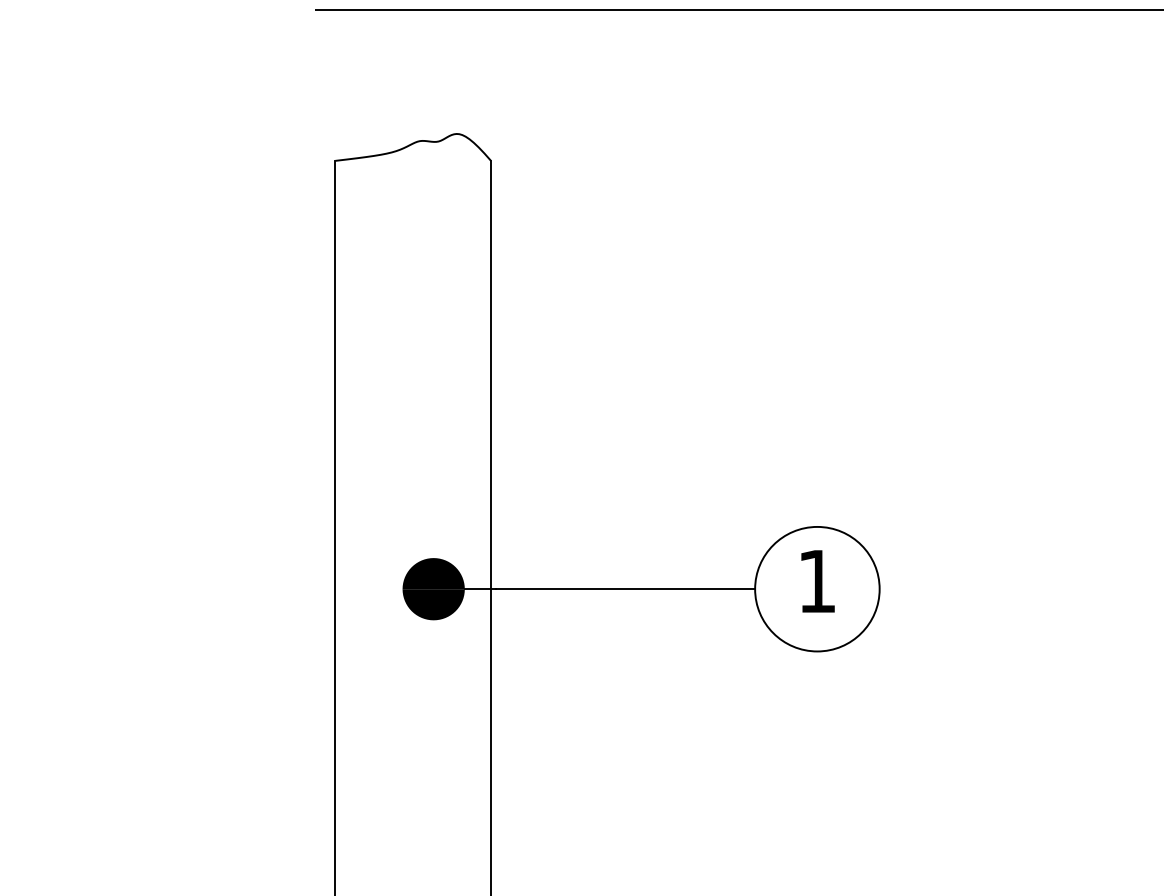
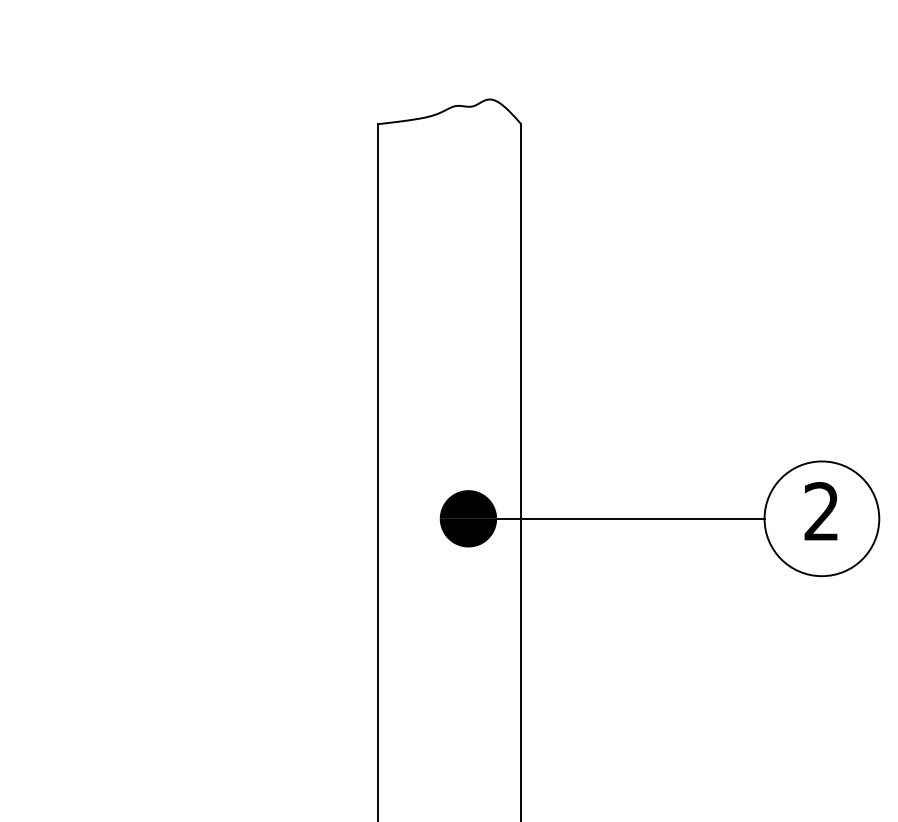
text: (816, 580) -> (821, 510), 1 -> 2

